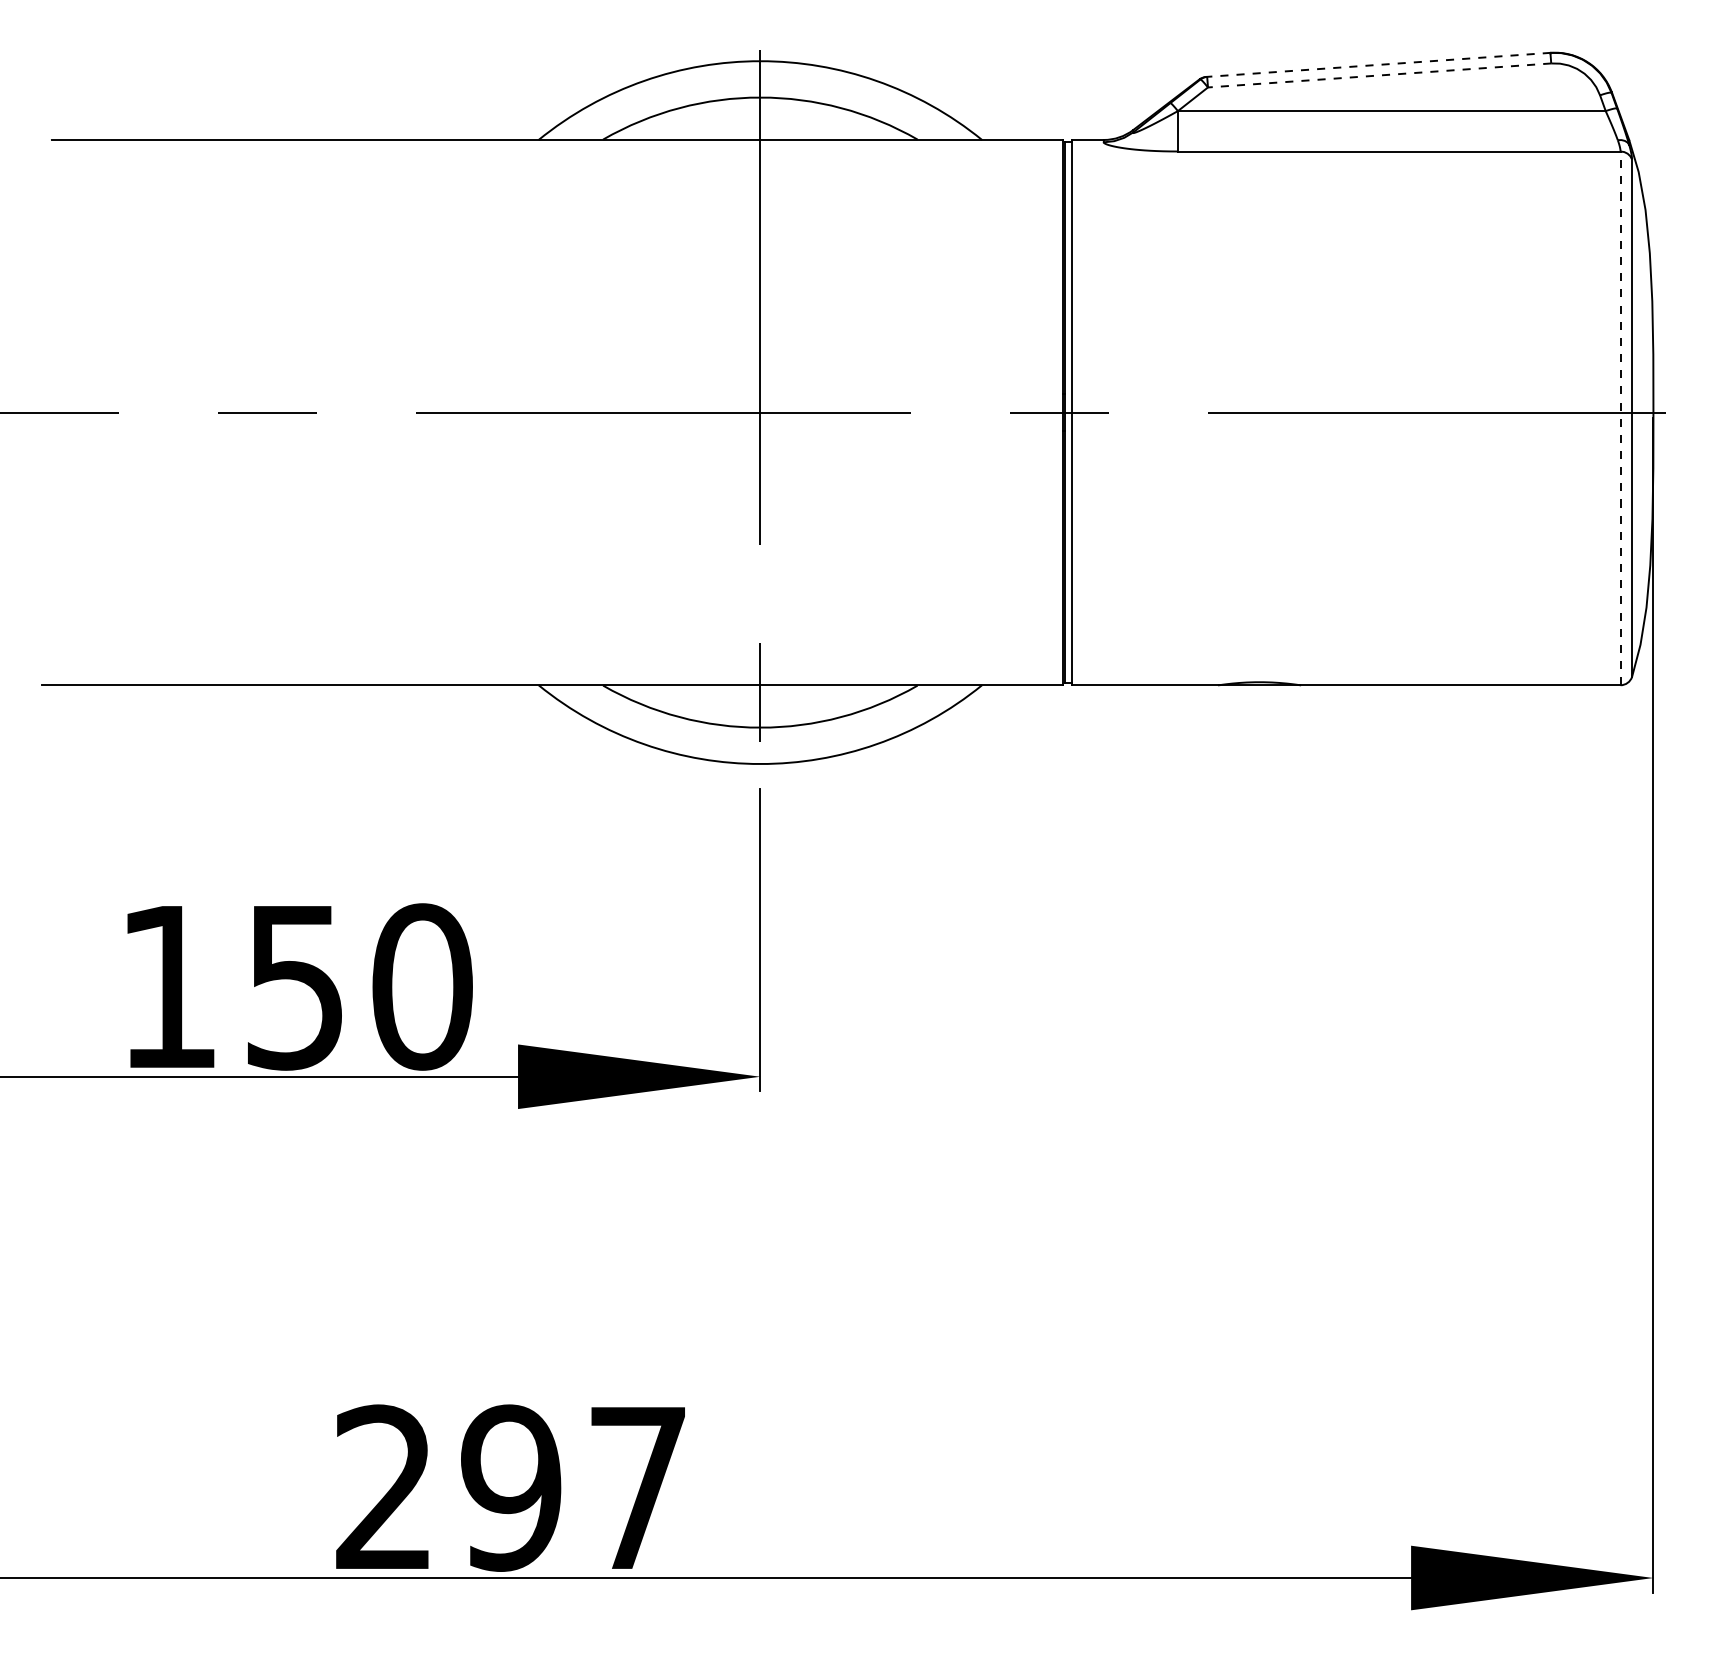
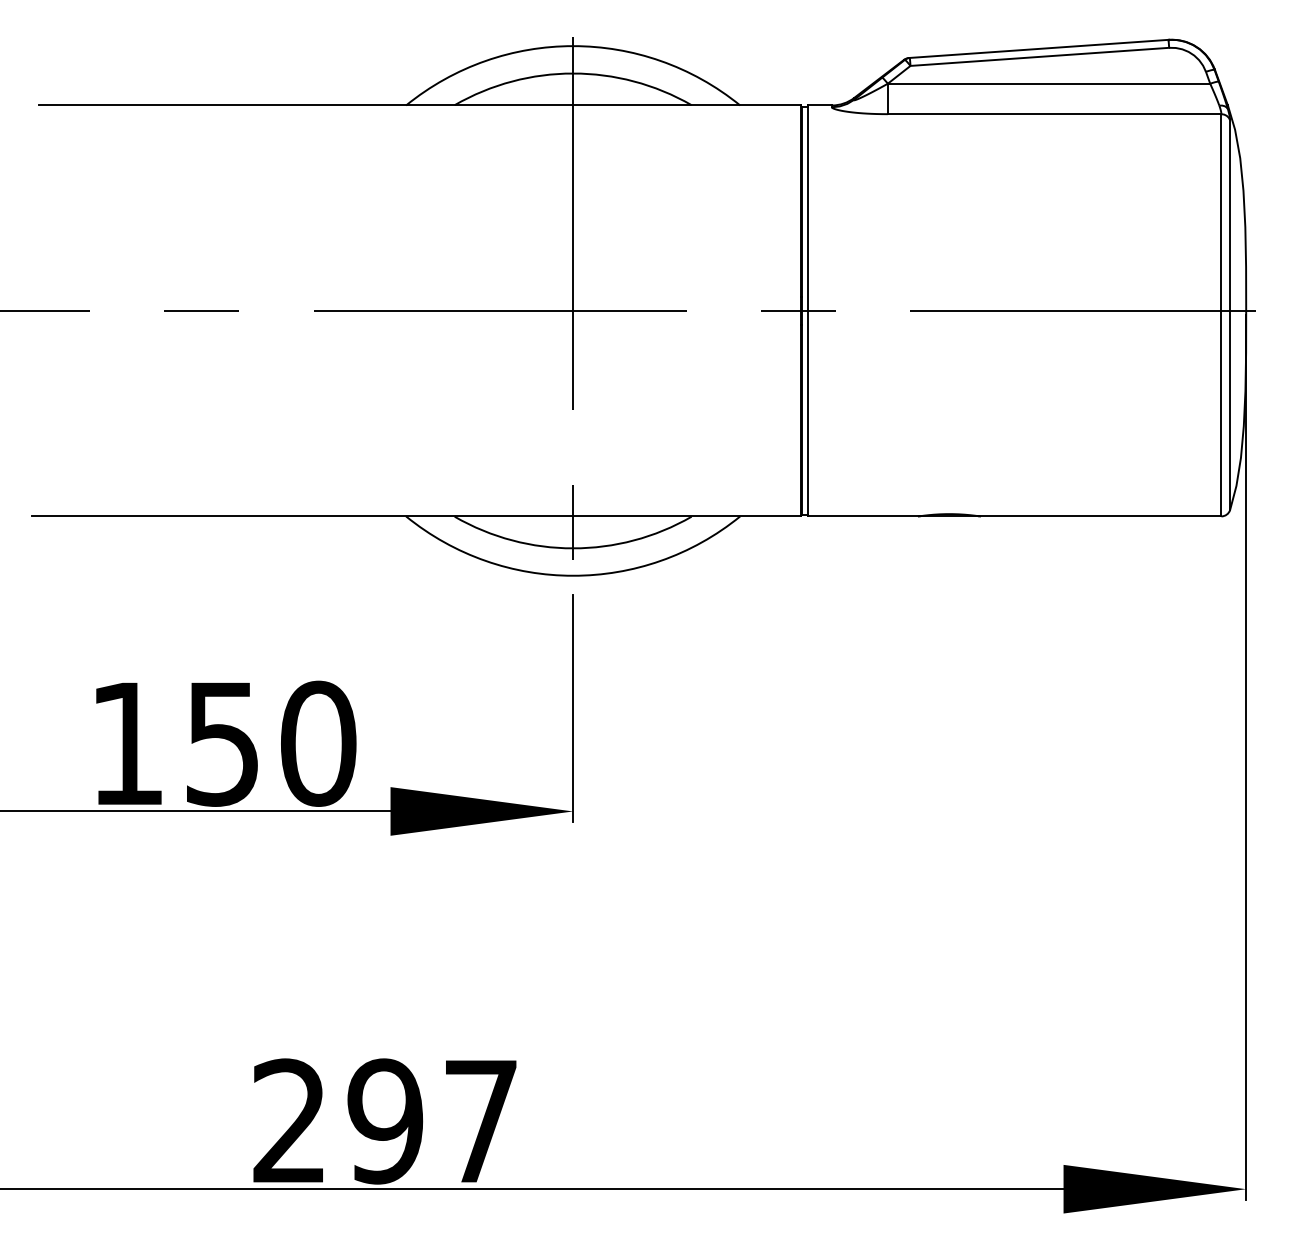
line: (1378, 64) -> (1038, 48), dashed -> solid
line: (1379, 75) -> (1039, 56), dashed -> solid
line: (1620, 418) -> (1221, 315), dashed -> solid

